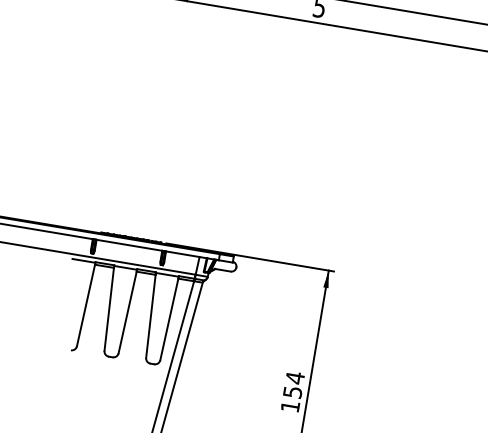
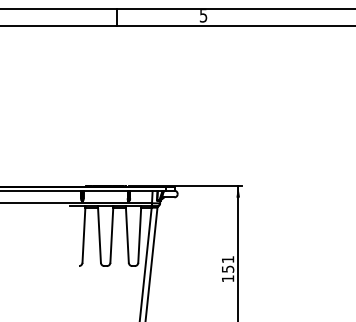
text: (295, 377) -> (228, 259), 154 -> 151

